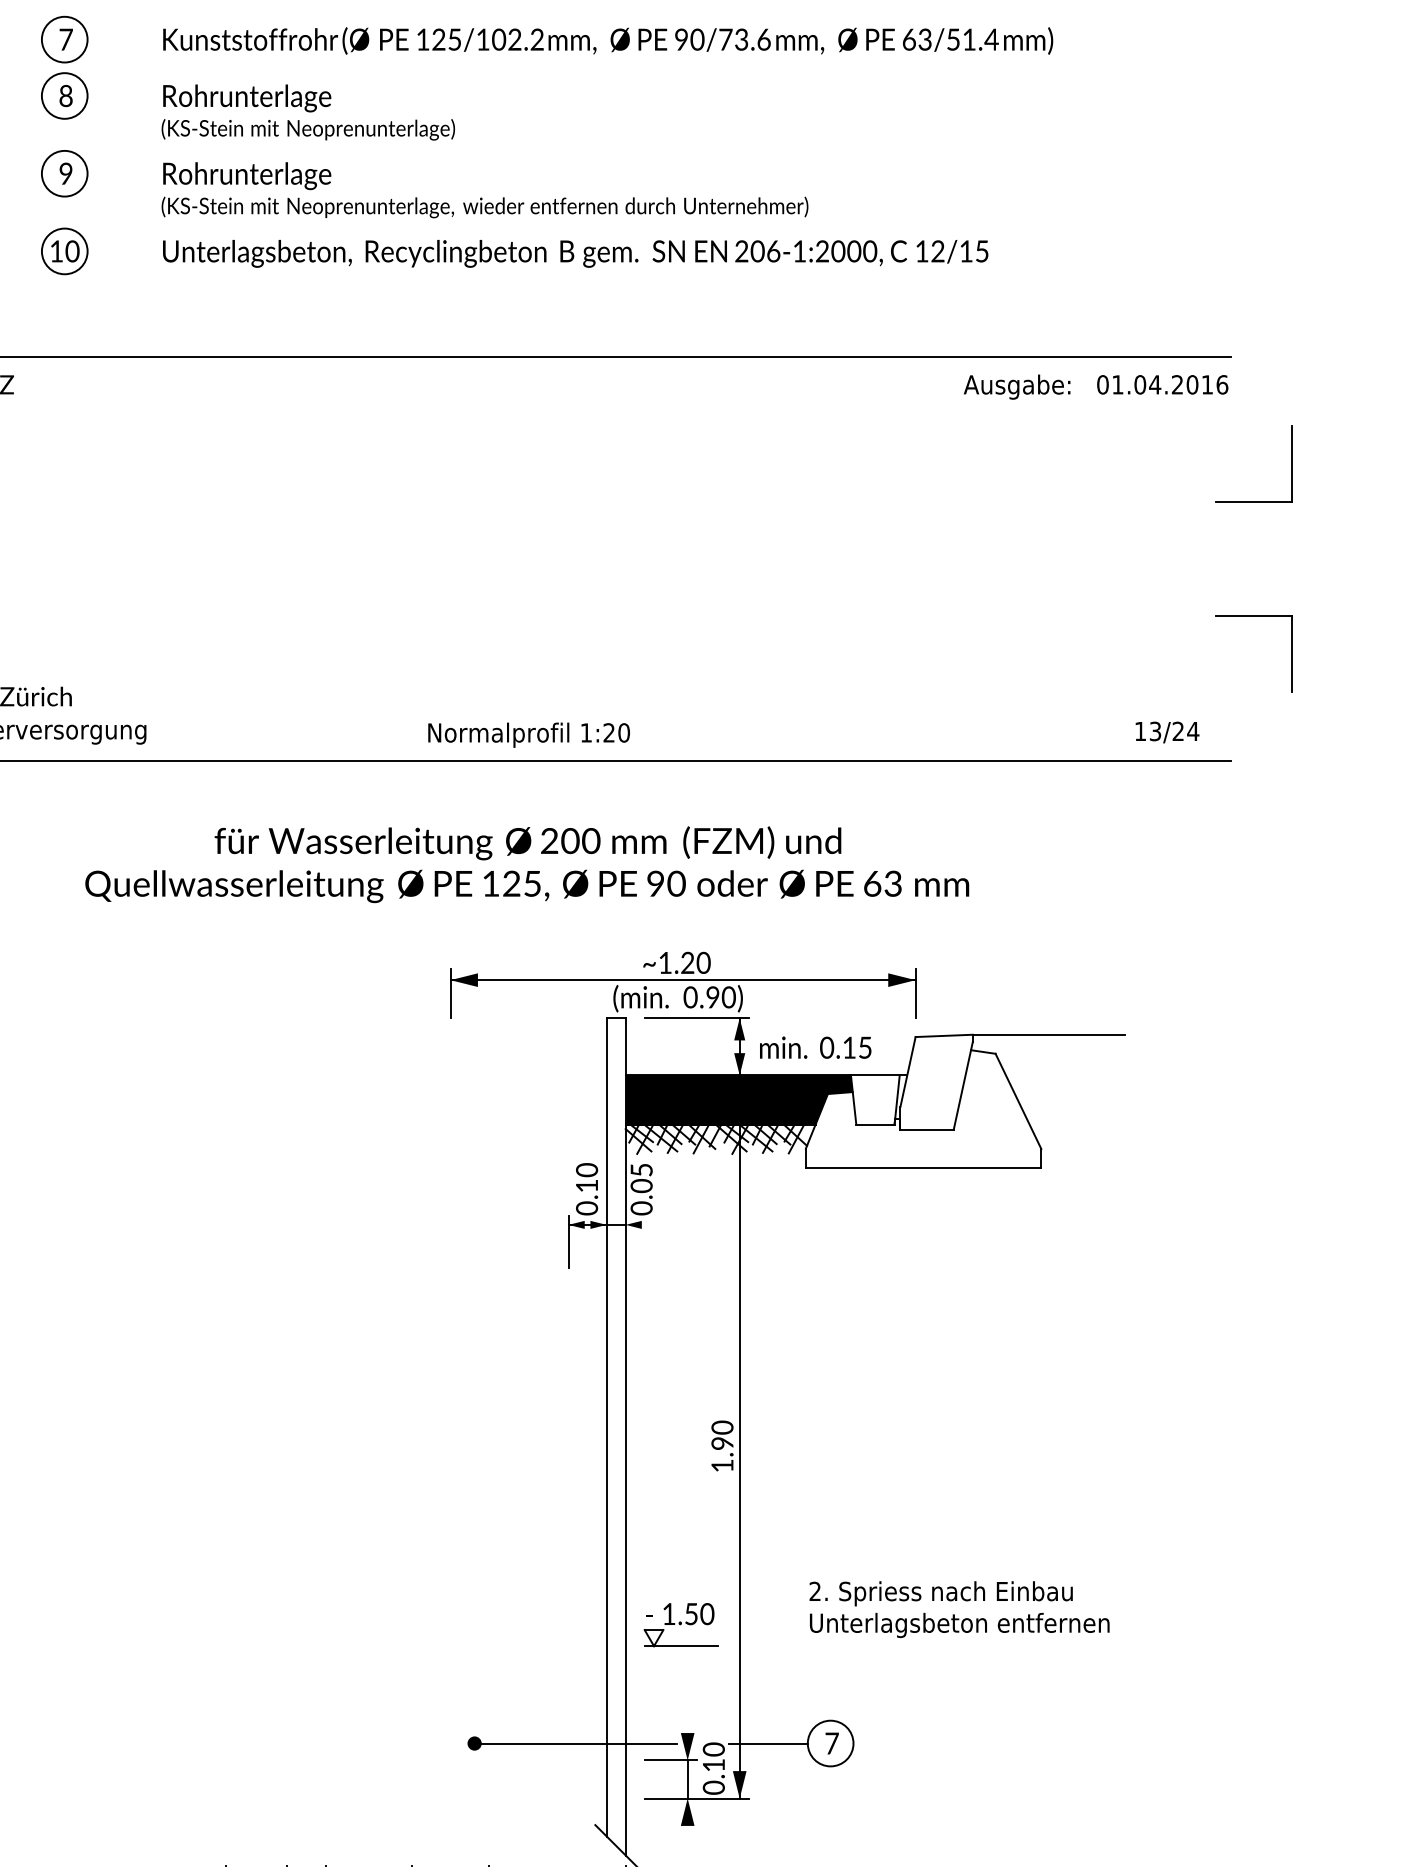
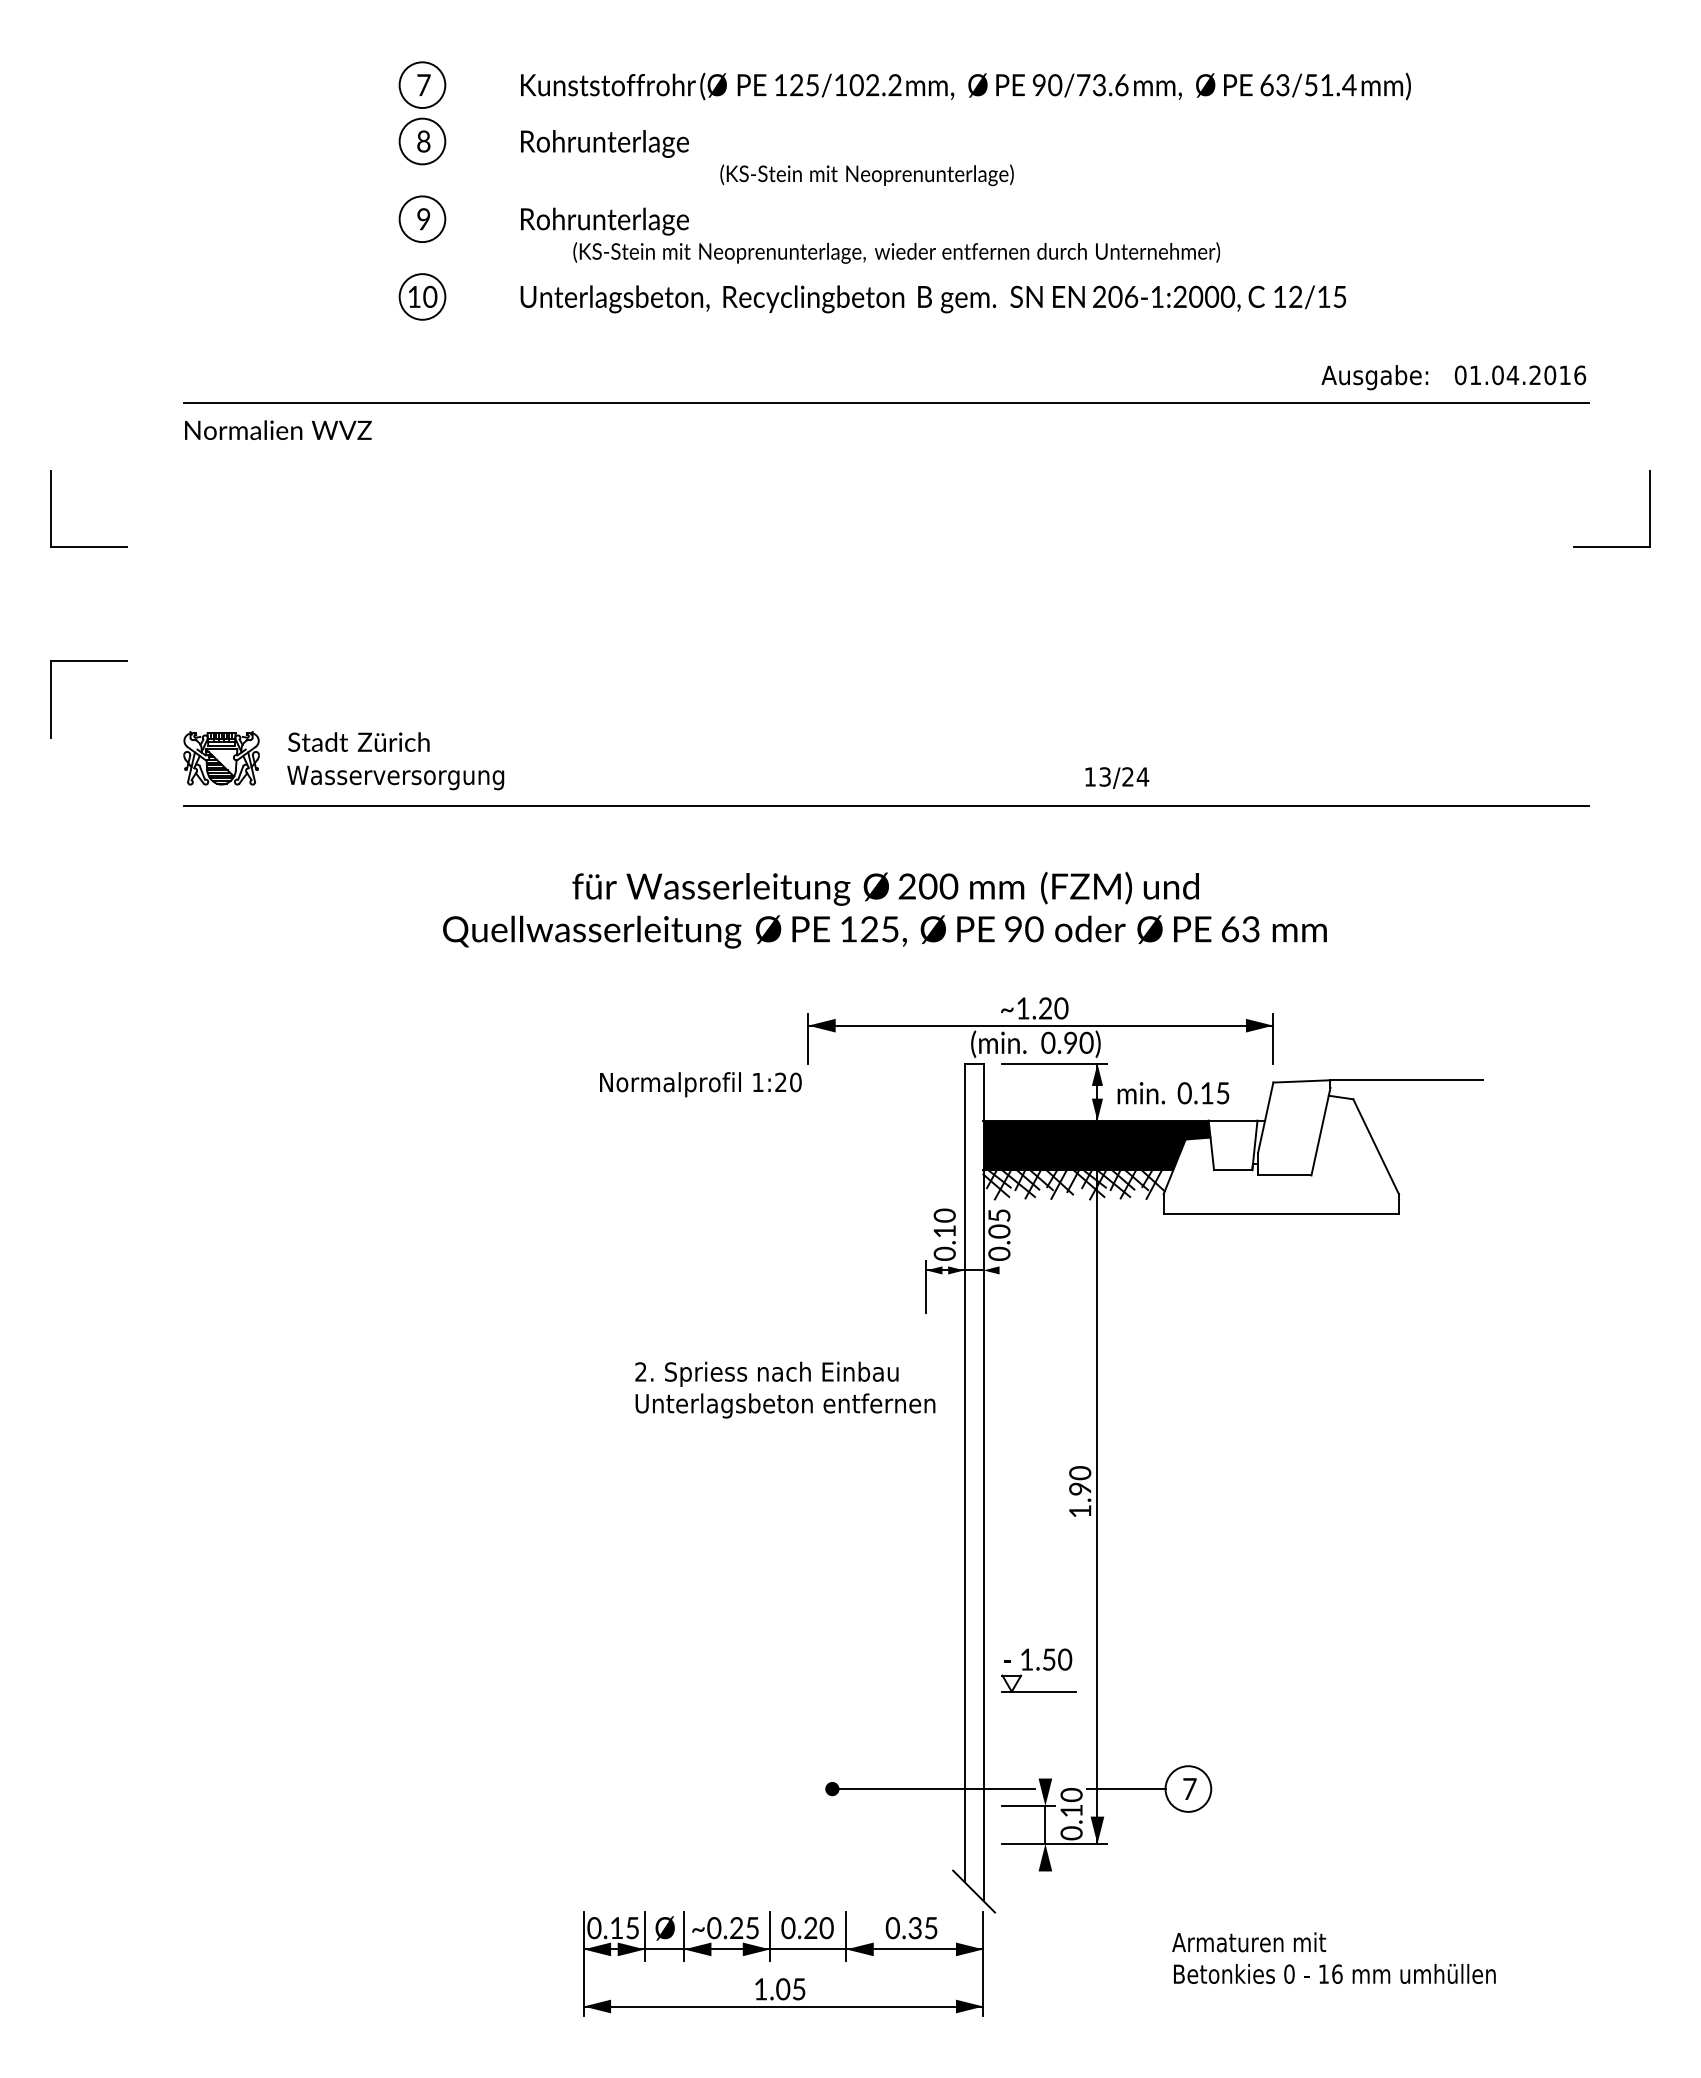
text: (307, 129) -> (866, 175), moved
text: (484, 206) -> (896, 252), moved
text: (1095, 386) -> (1453, 377), moved
part: (1253, 615) -> (1611, 661), removed
text: (1167, 731) -> (1117, 777), moved
text: (528, 734) -> (700, 1084), moved
text: (959, 1608) -> (785, 1389), moved

